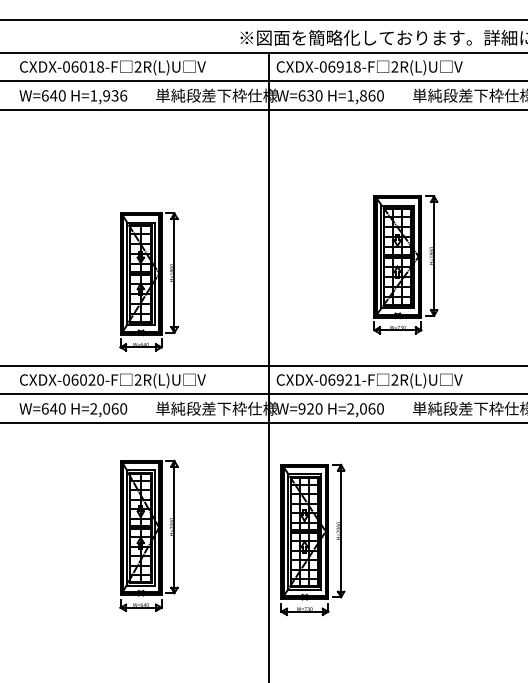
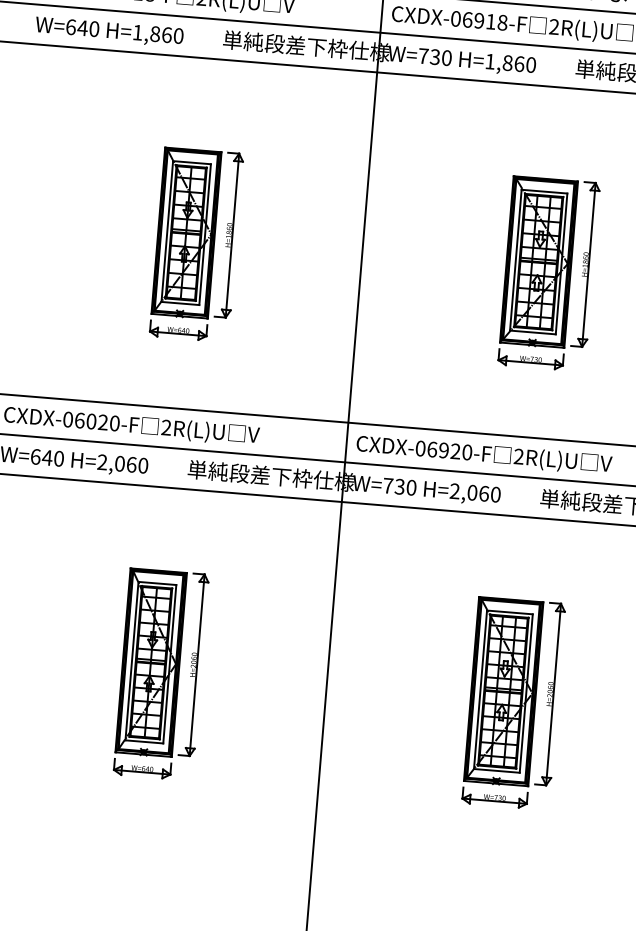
text: (115, 95) -> (167, 34), H=1,936 -> H=1,860
text: (301, 95) -> (422, 55), W=630 -> W=730
part: (405, 264) -> (548, 273), moved
part: (148, 281) -> (195, 244), moved
text: (357, 379) -> (467, 451), CXDX-06921-F -> CXDX-06920-F
text: (305, 408) -> (392, 485), W=920 -> W=730
part: (148, 535) -> (160, 673), moved
part: (312, 539) -> (513, 702), moved

